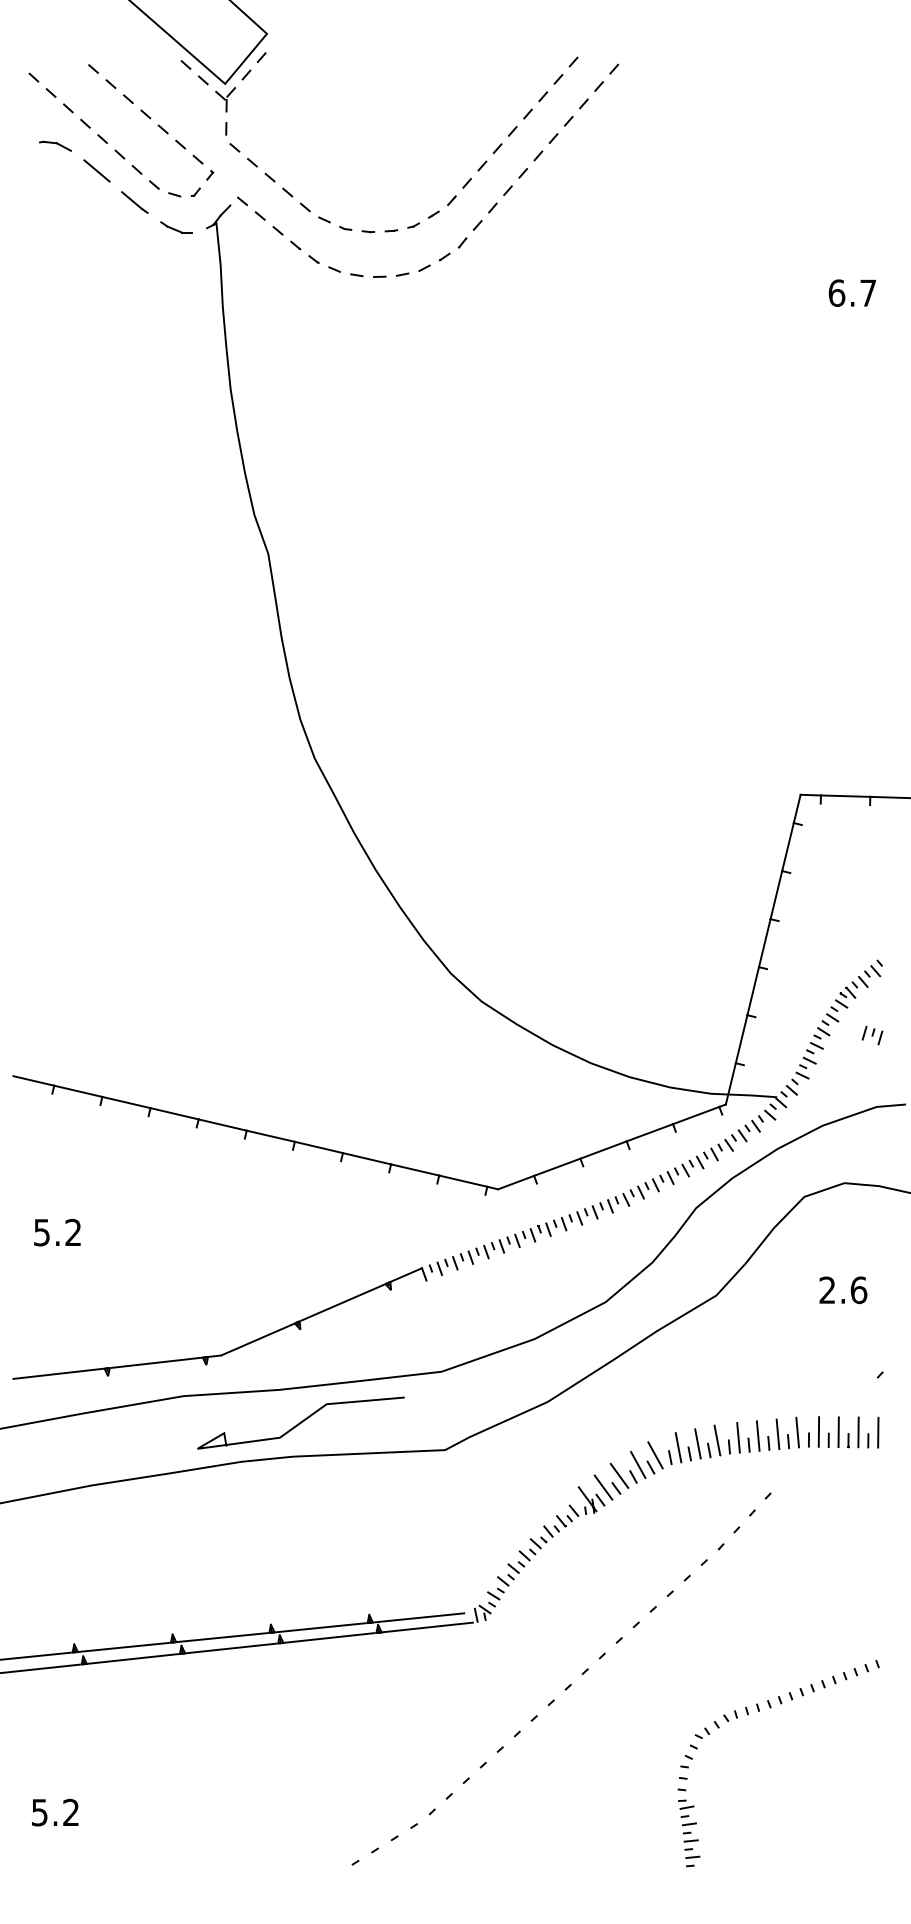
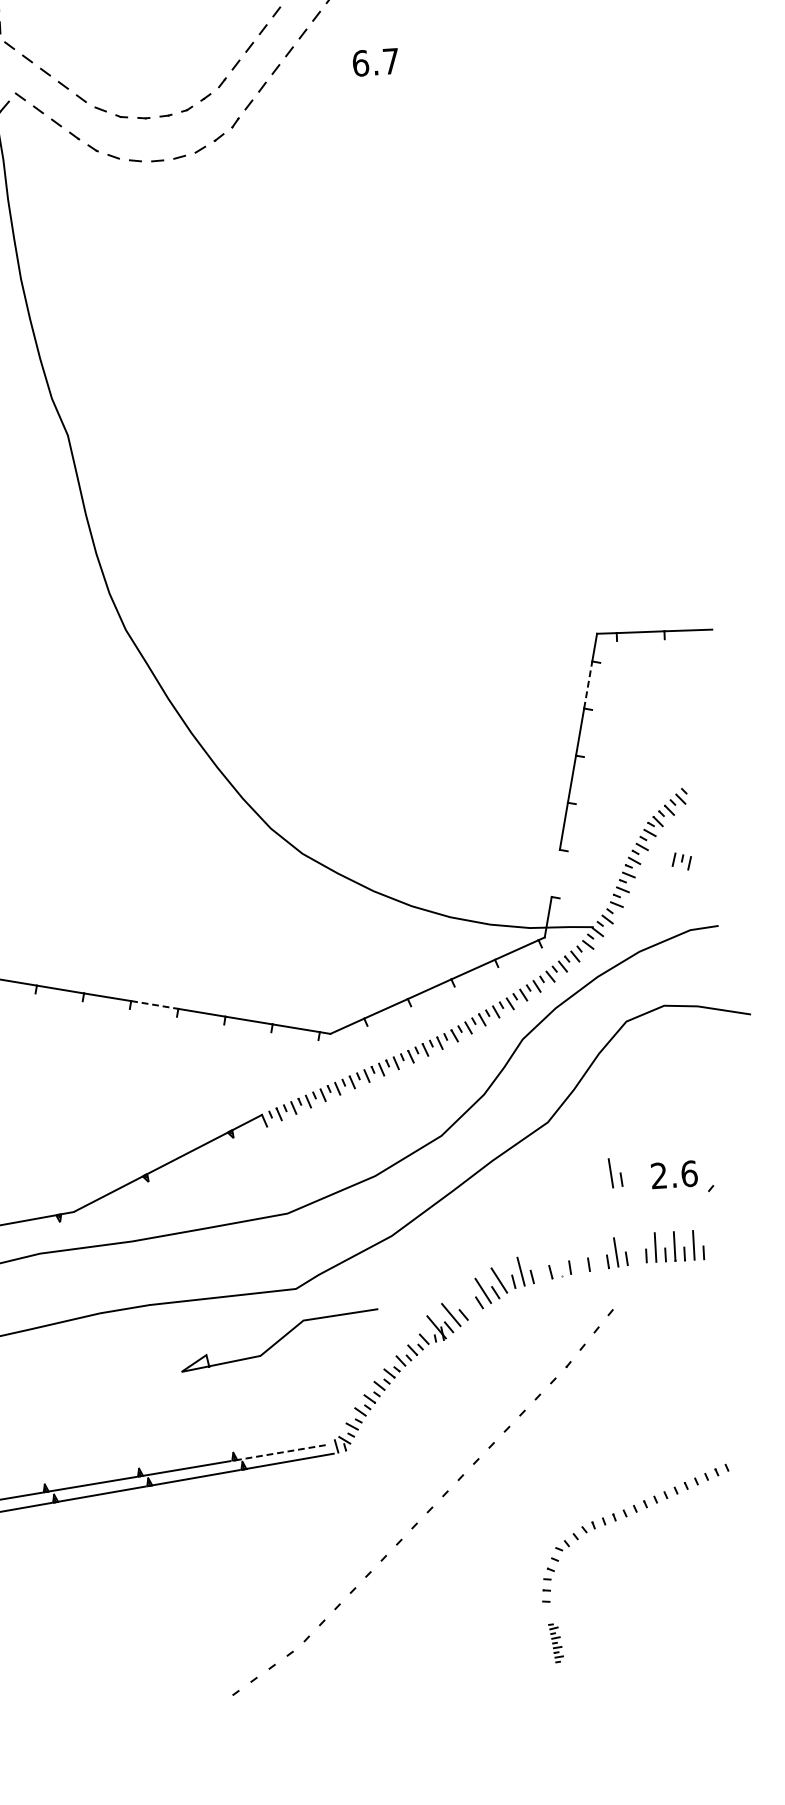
text: (851, 292) -> (374, 61), moved
line: (788, 847) -> (588, 685), solid -> dashed
line: (741, 1039) -> (555, 873), removed
line: (318, 1147) -> (154, 1005), solid -> dashed
text: (843, 1290) -> (674, 1175), moved
part: (782, 1351) -> (615, 1172), added
curve: (300, 1422) -> (279, 1339), moved
line: (797, 1432) -> (634, 1249), removed
line: (878, 1432) -> (713, 1244), removed
line: (758, 1435) -> (597, 1254), removed
line: (738, 1437) -> (578, 1258), removed
line: (717, 1439) -> (558, 1261), removed
line: (697, 1443) -> (539, 1266), removed
line: (619, 1475) -> (465, 1302), removed
line: (415, 1618) -> (278, 1453), solid -> dashed
part: (689, 1833) -> (556, 1643), size x0.6

